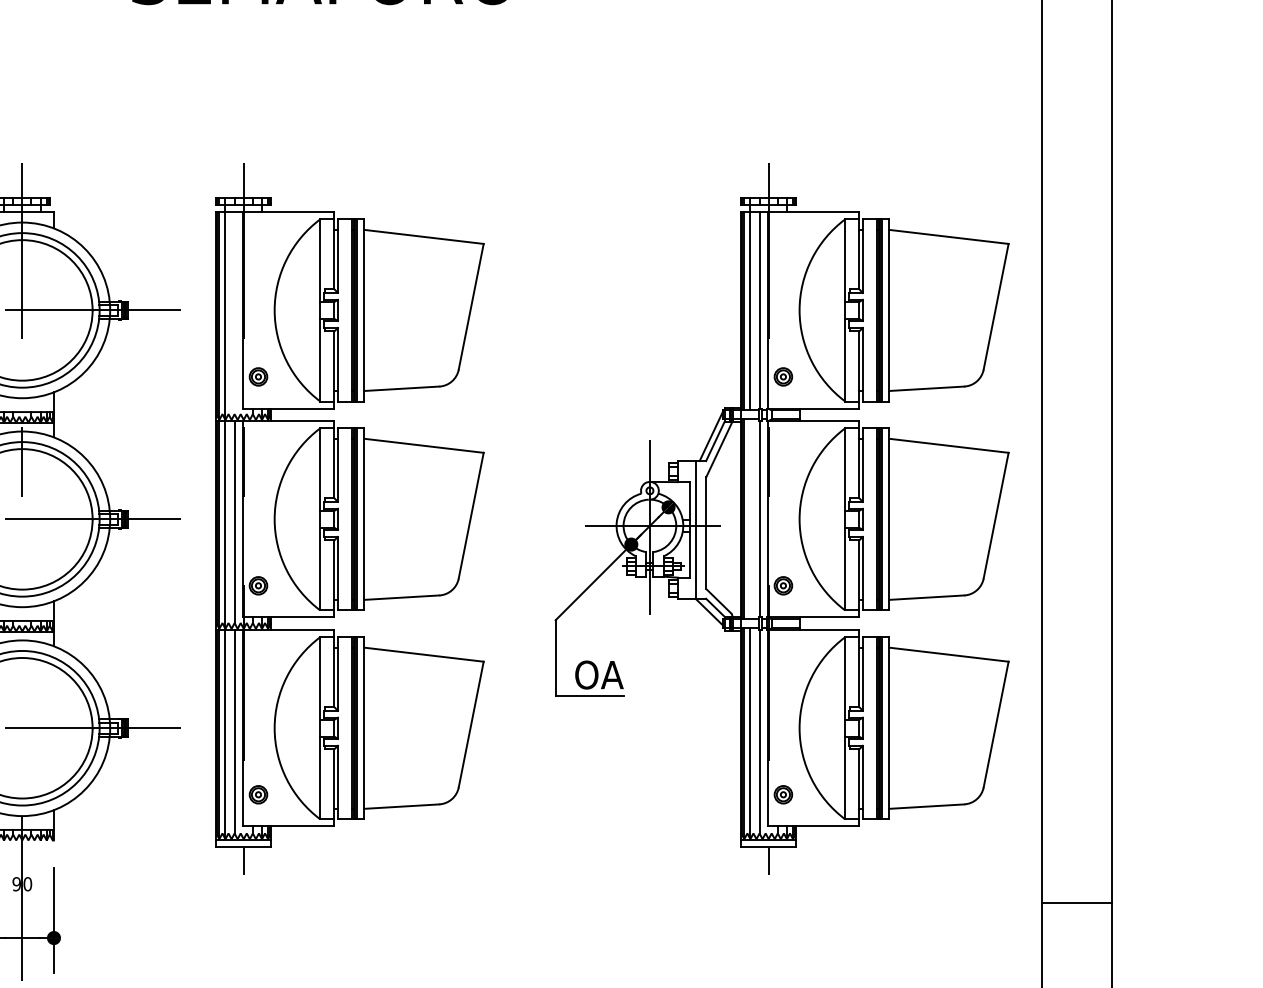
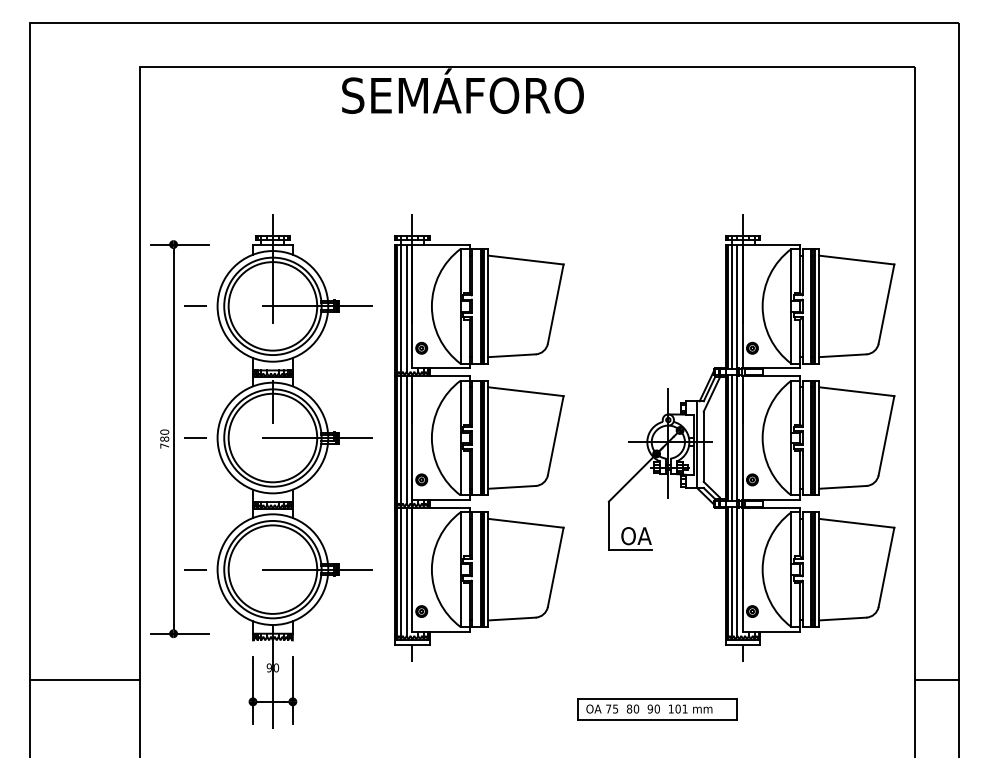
line: (234, 312) -> (406, 307), added
line: (750, 518) -> (731, 437), added
part: (632, 950) -> (657, 709), added

